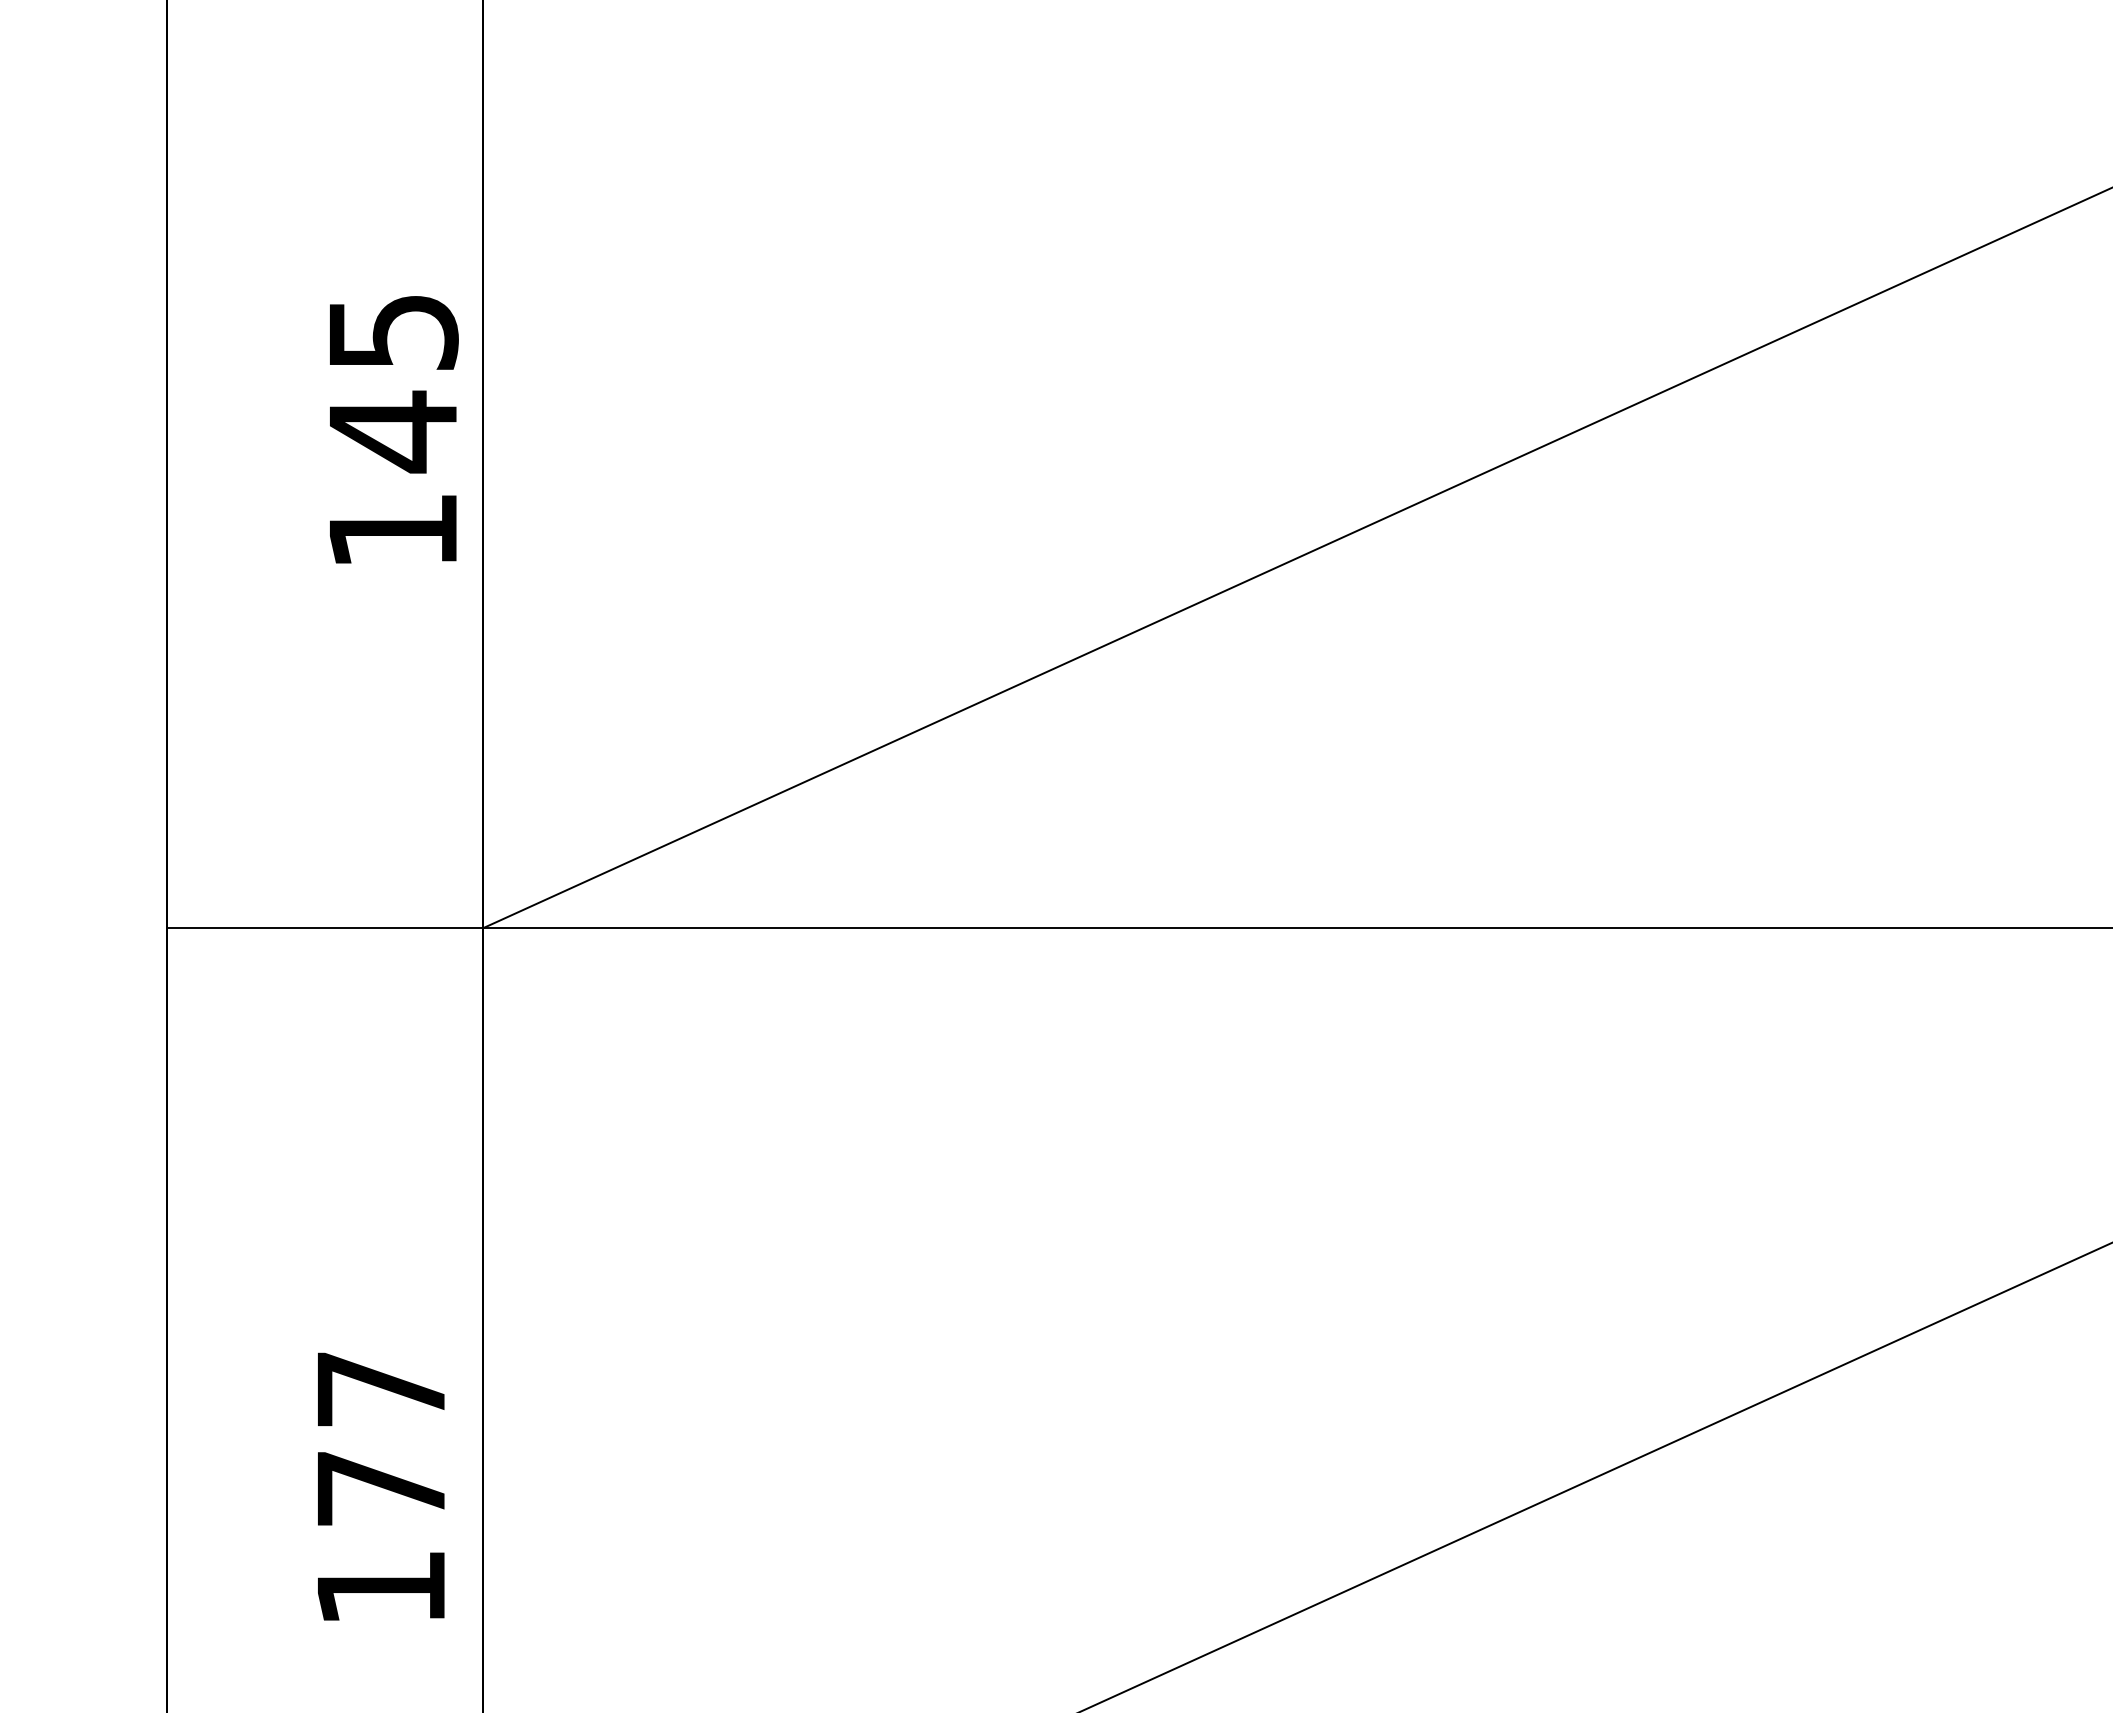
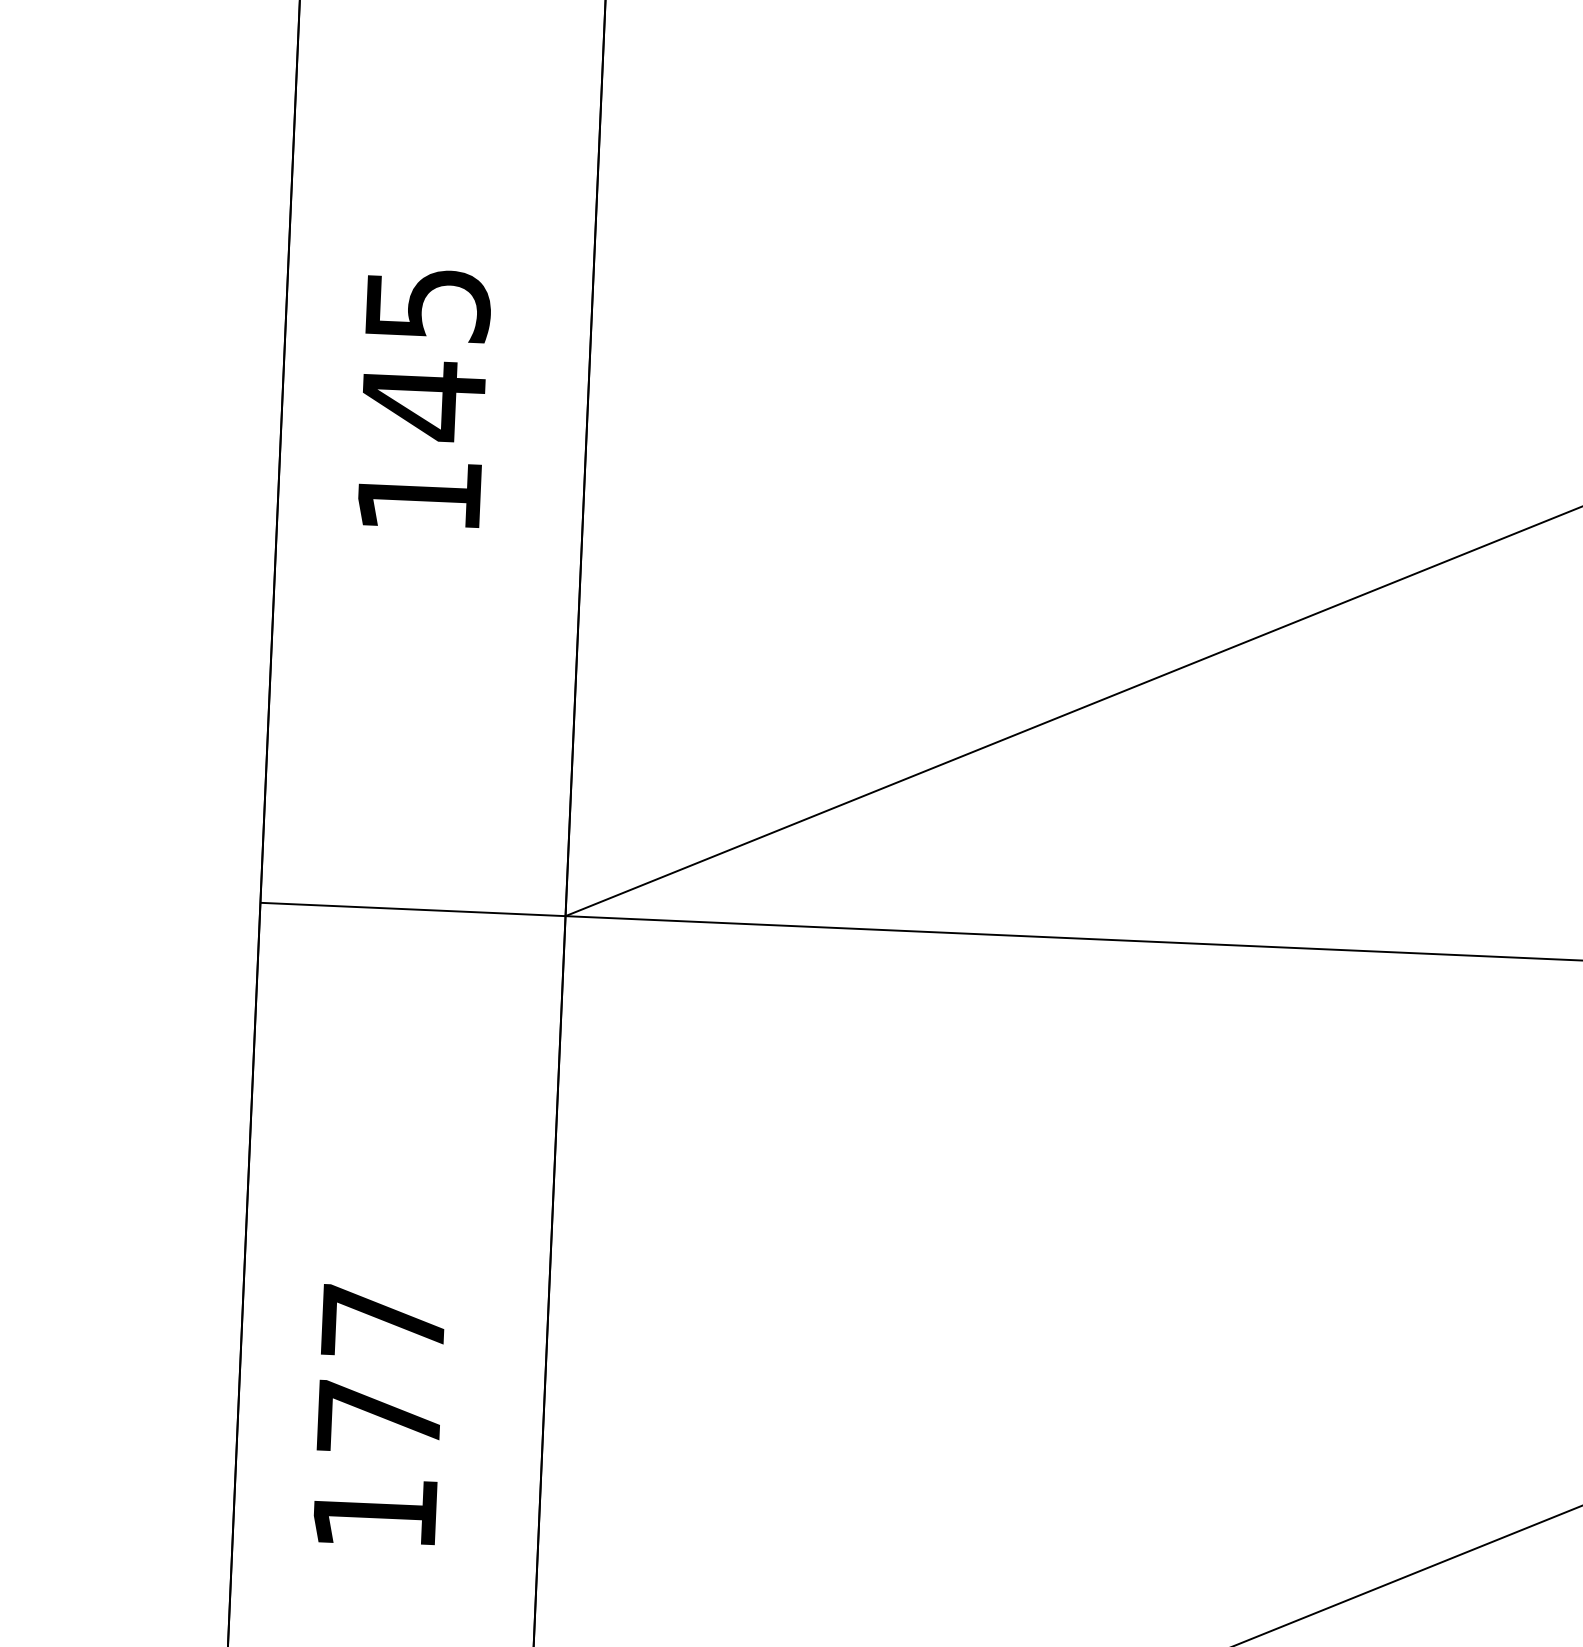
text: (394, 429) -> (424, 398), moved
text: (381, 1486) -> (379, 1415), moved

